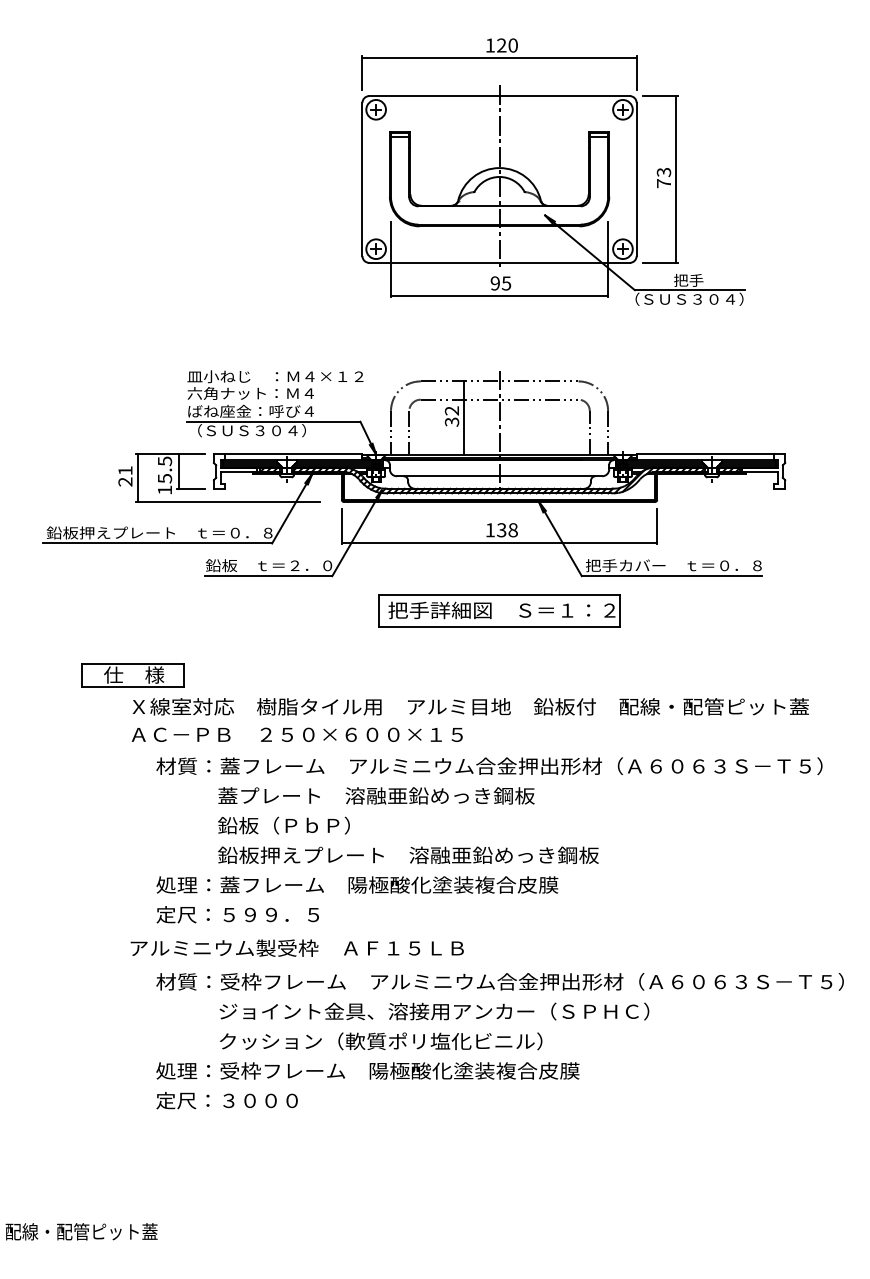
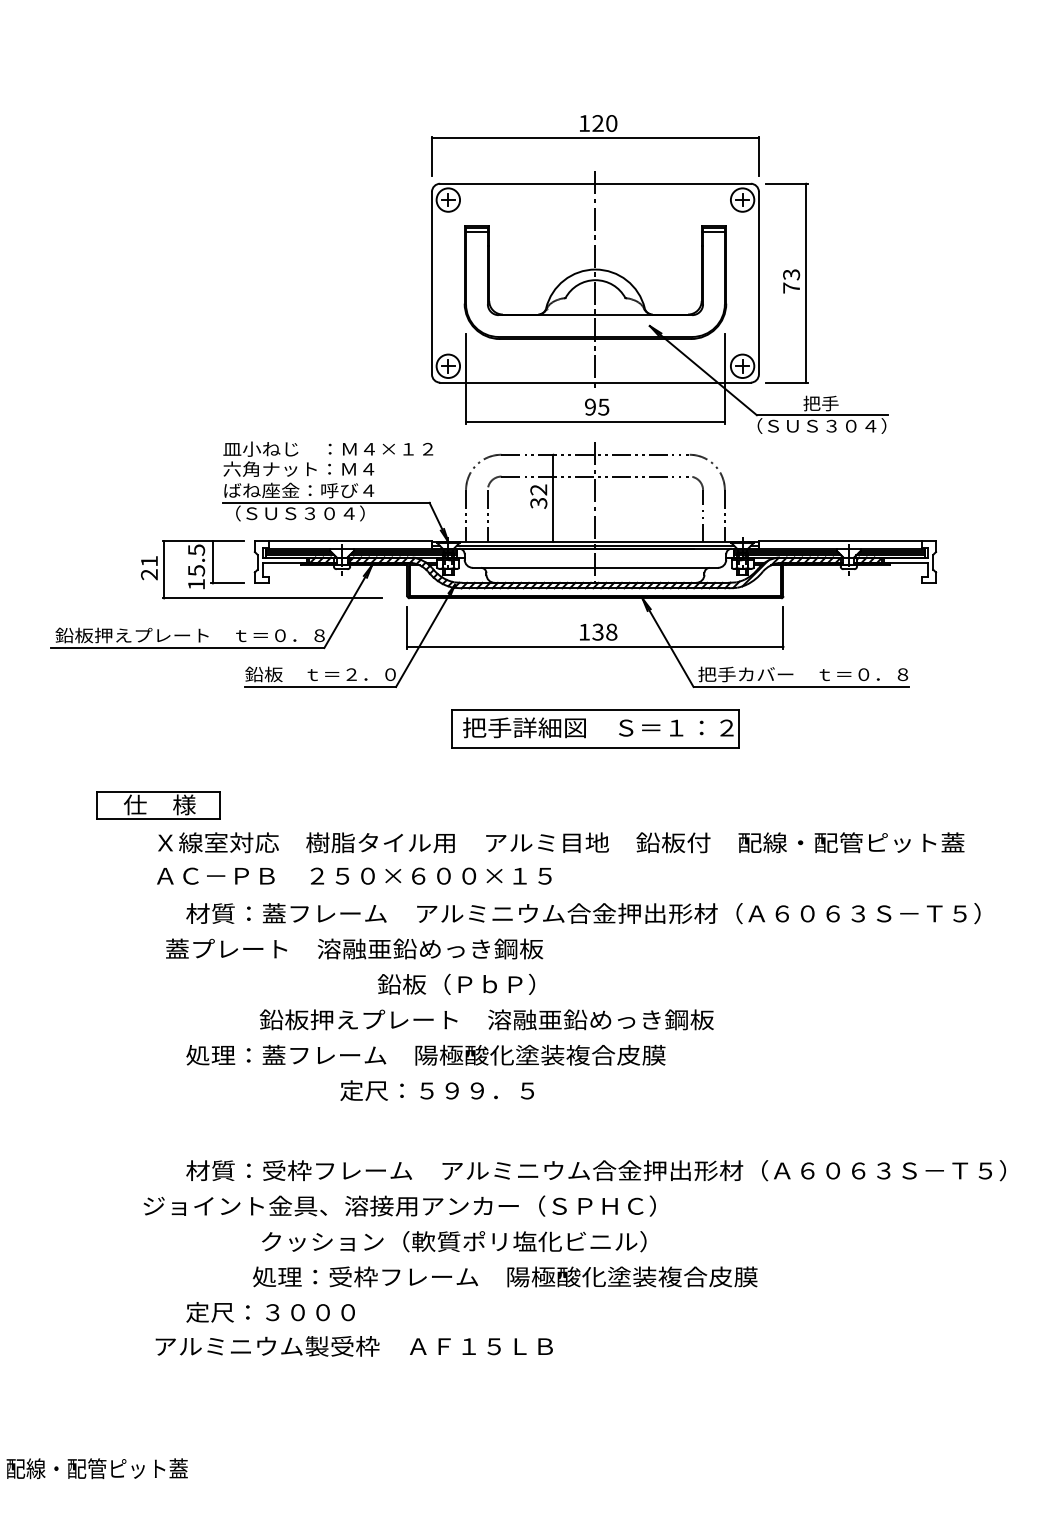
part: (553, 171) -> (659, 273), moved
text: (376, 795) -> (354, 948), moved
text: (283, 825) -> (455, 984), moved
text: (237, 914) -> (436, 1090), moved
text: (296, 947) -> (353, 1345), moved
text: (434, 1011) -> (399, 1206), moved
text: (367, 1070) -> (504, 1276), moved

